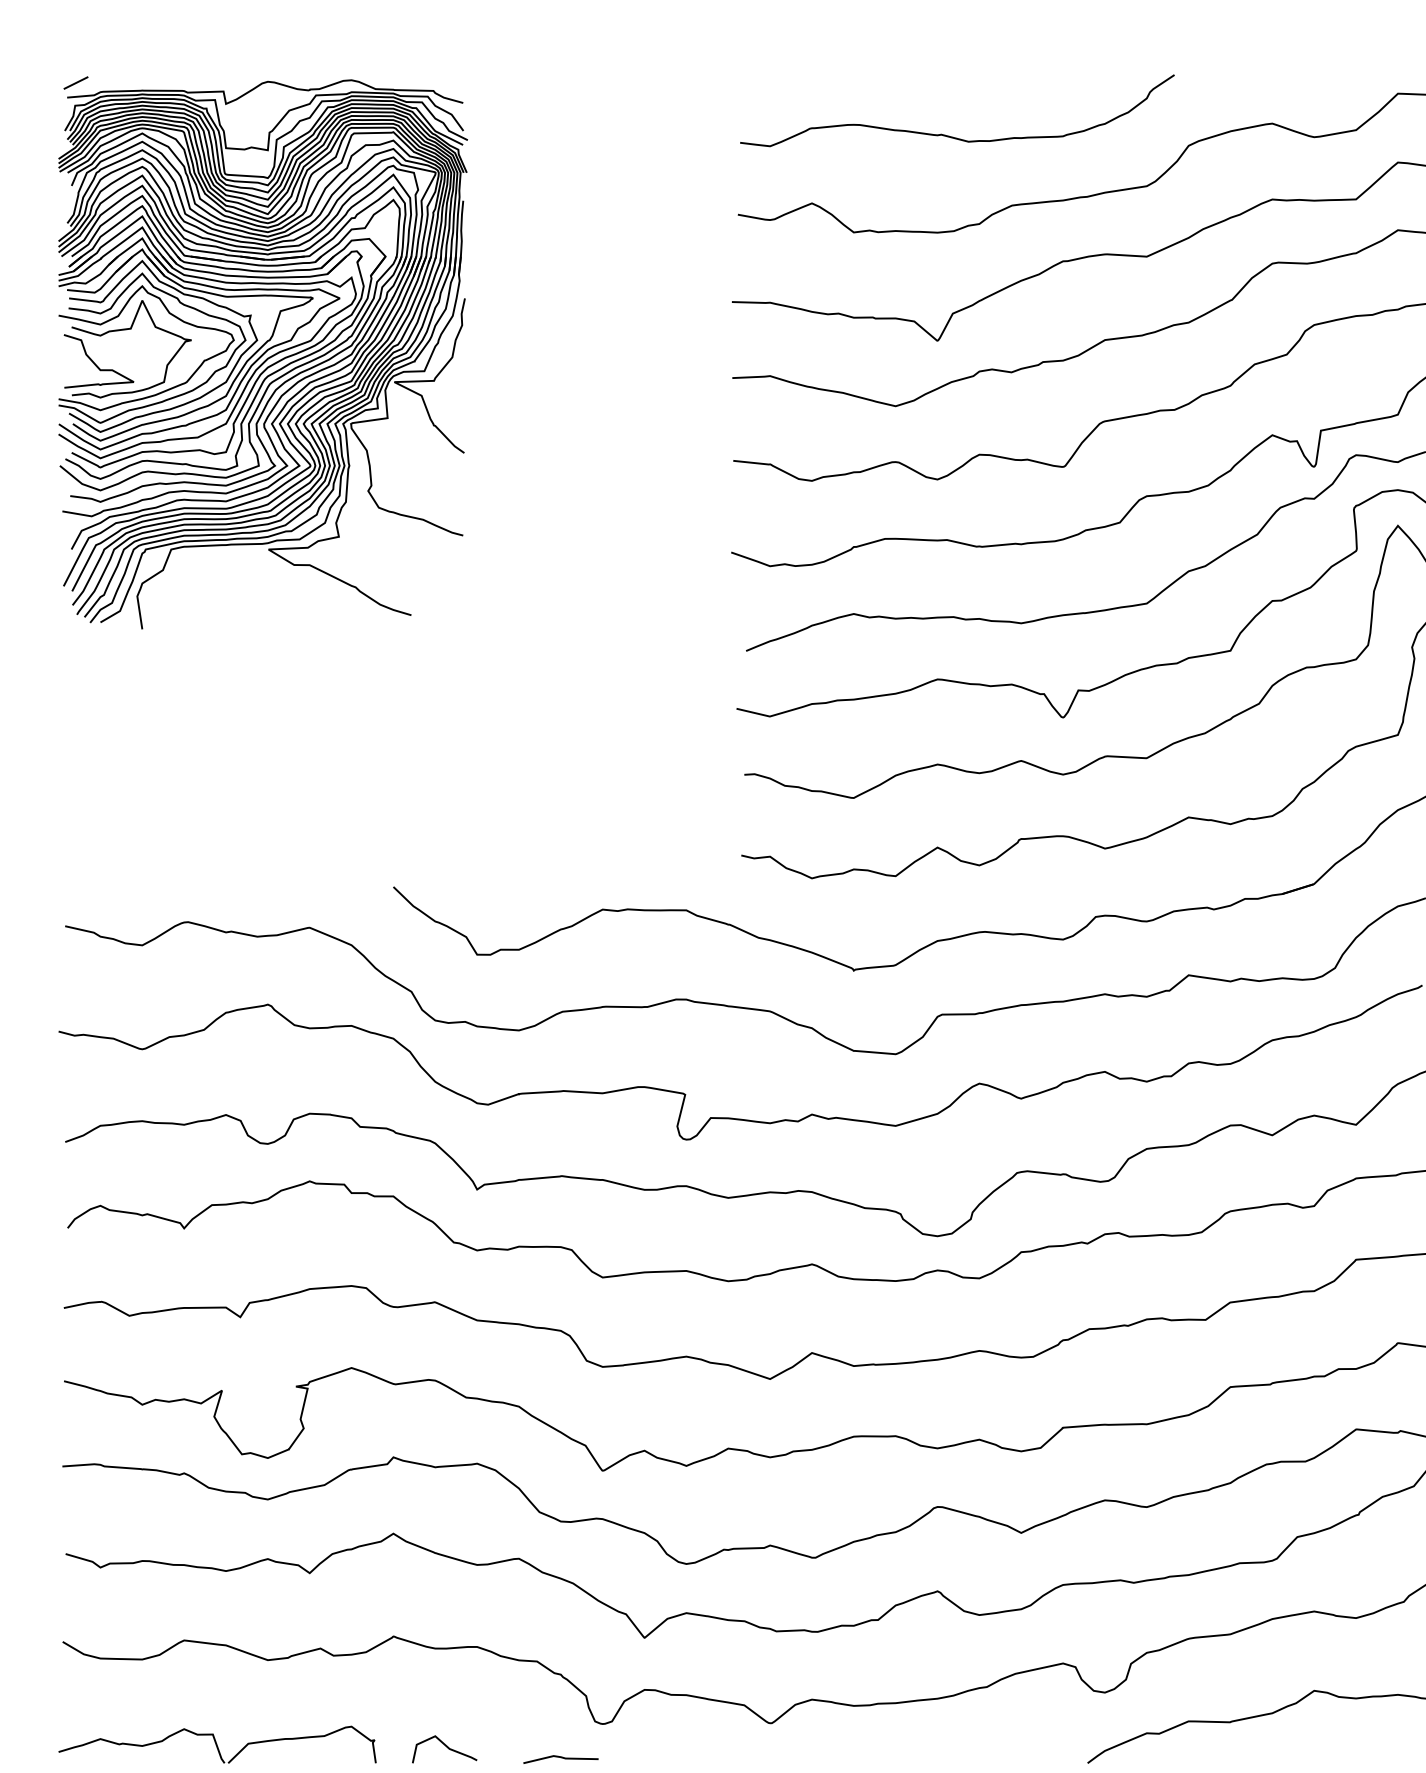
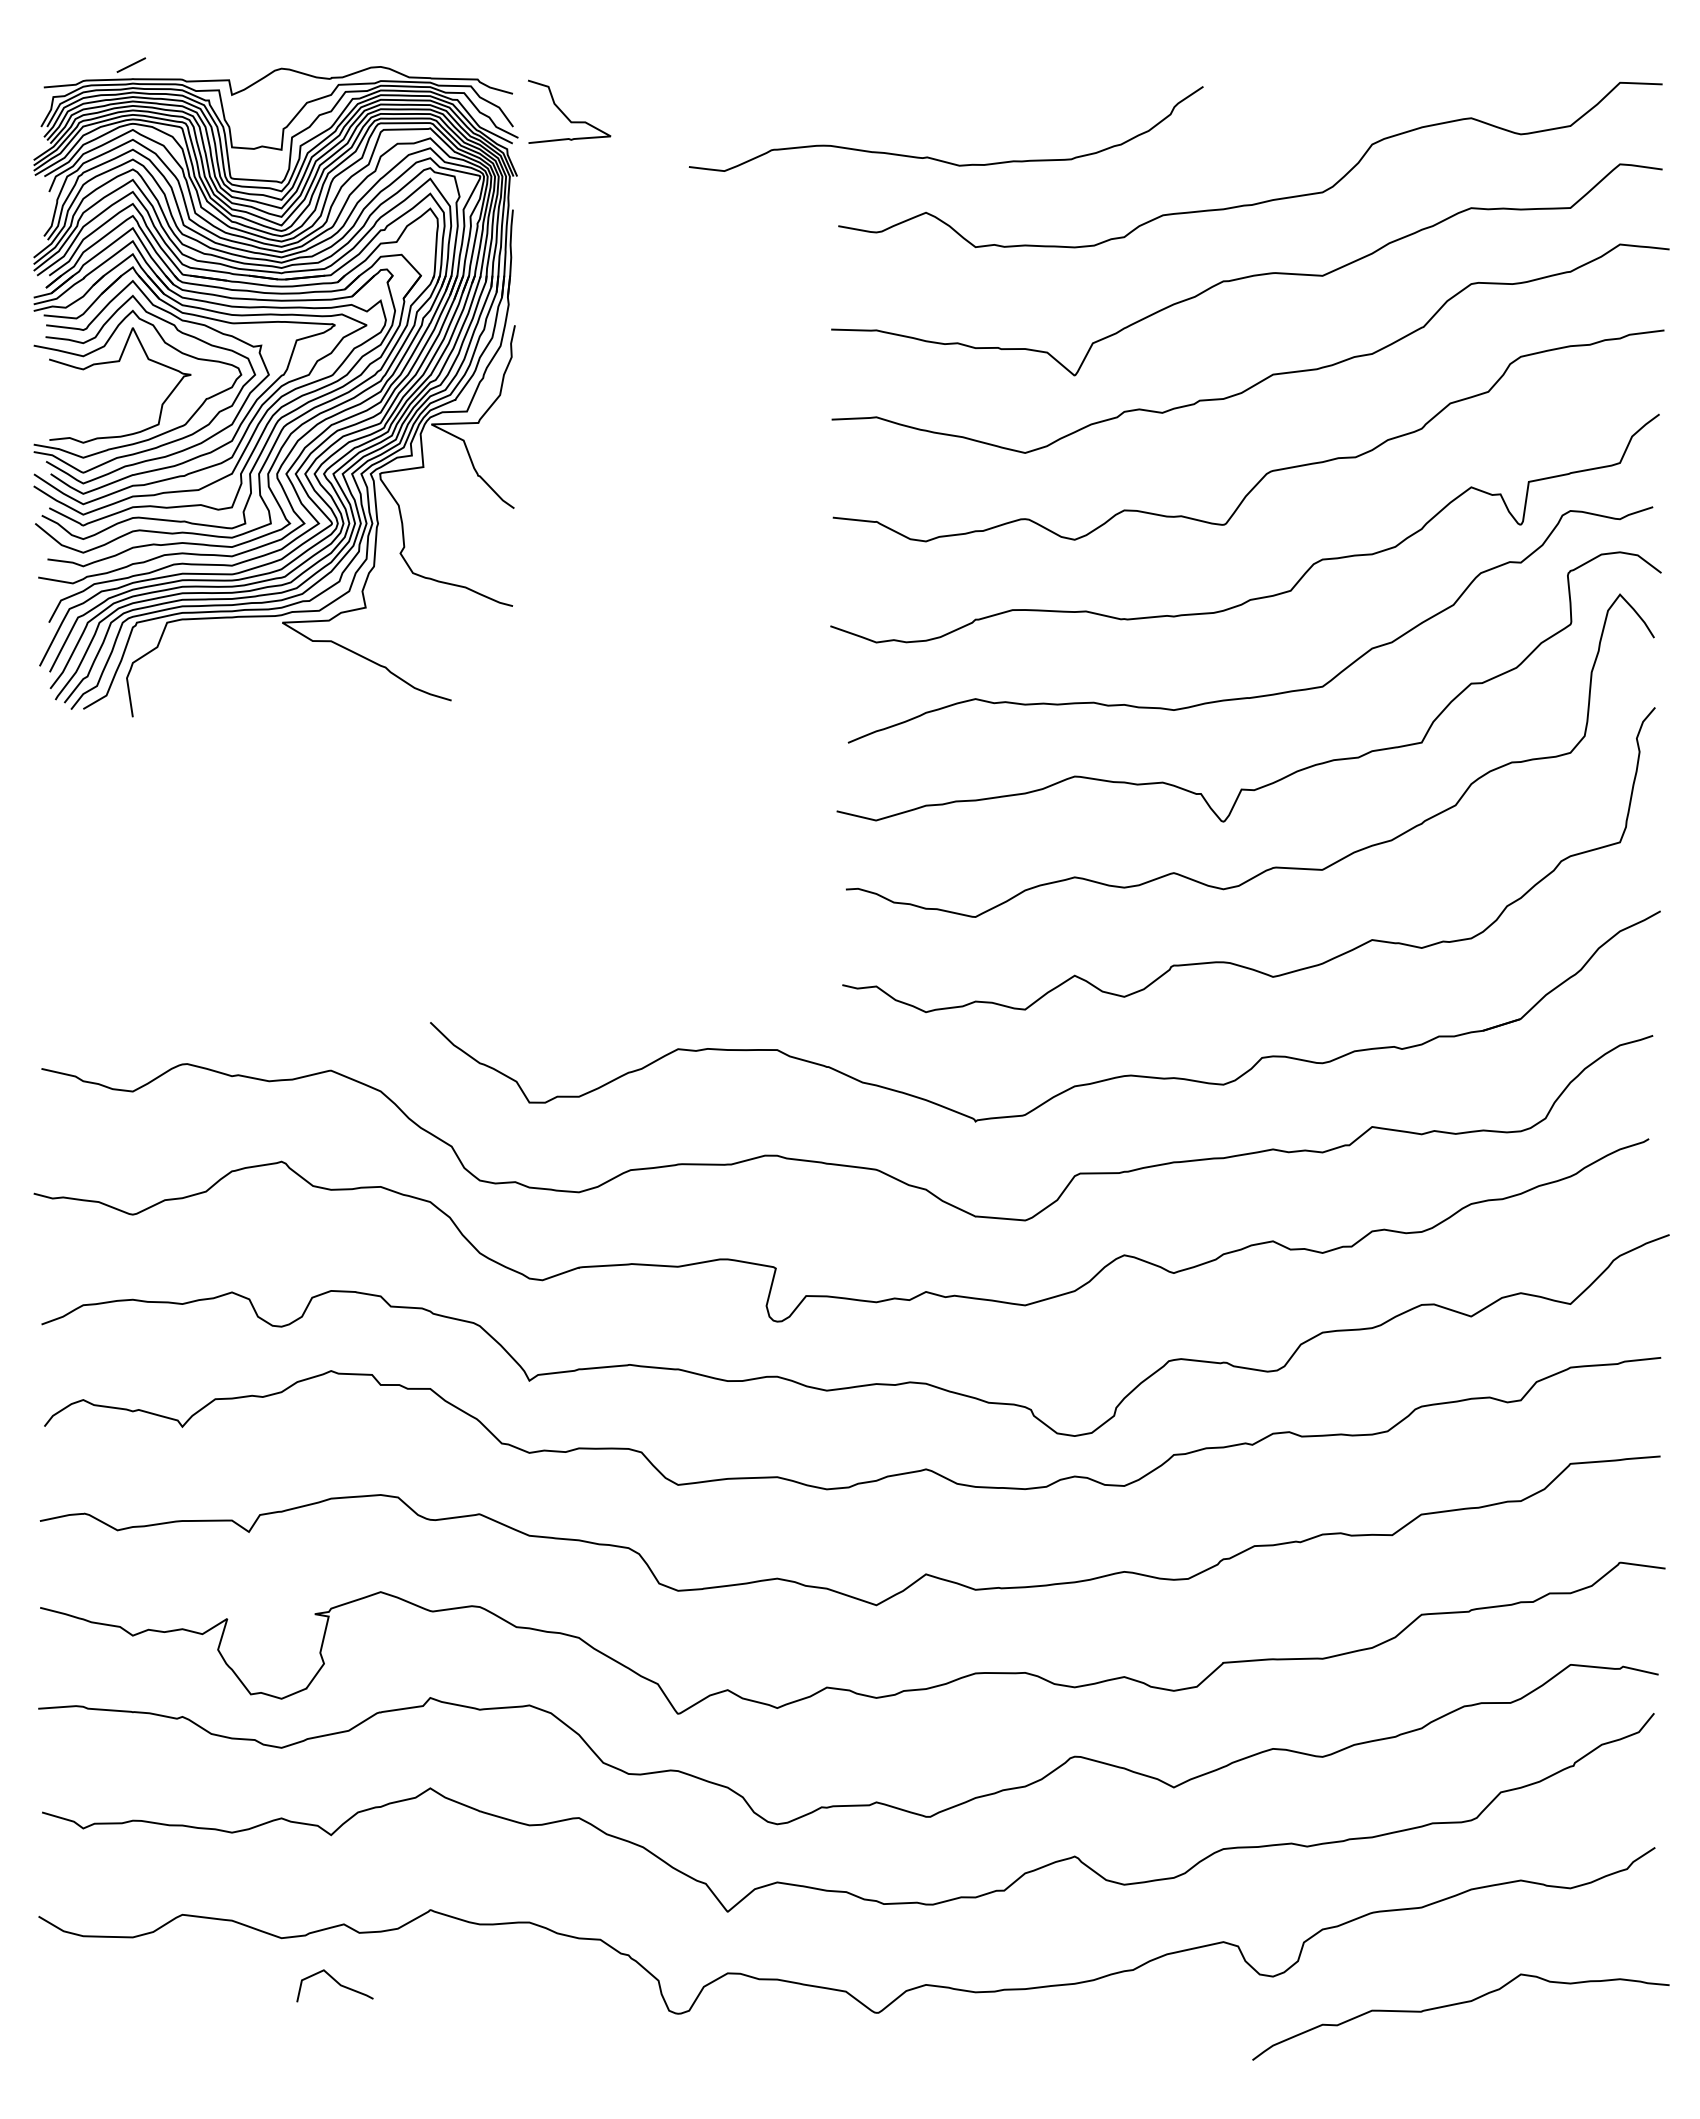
line: (76, 82) -> (131, 64), moved
curve: (949, 135) -> (936, 158), moved
curve: (95, 363) -> (565, 114), moved
part: (217, 1744) -> (221, 2038), removed
curve: (445, 1746) -> (336, 1982), moved
line: (561, 1758) -> (629, 2054), removed

